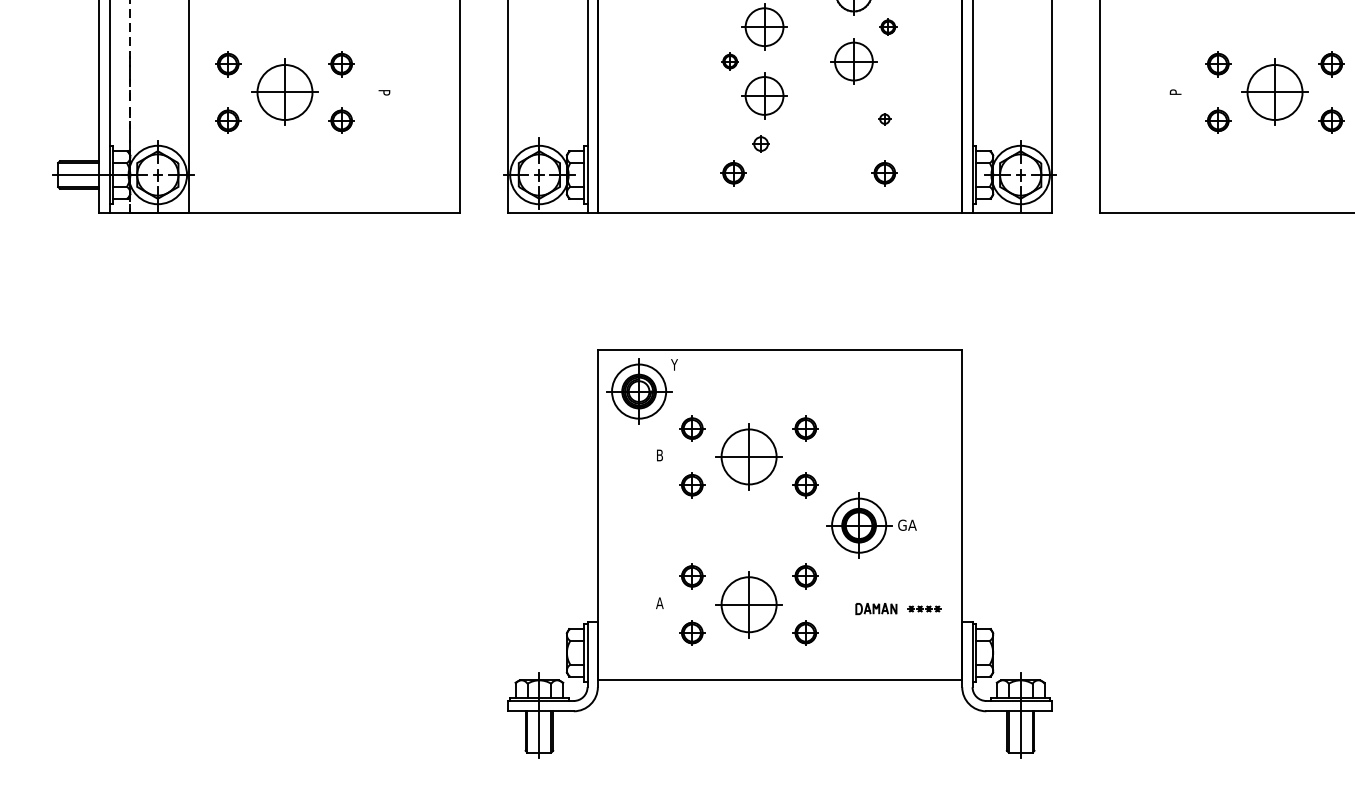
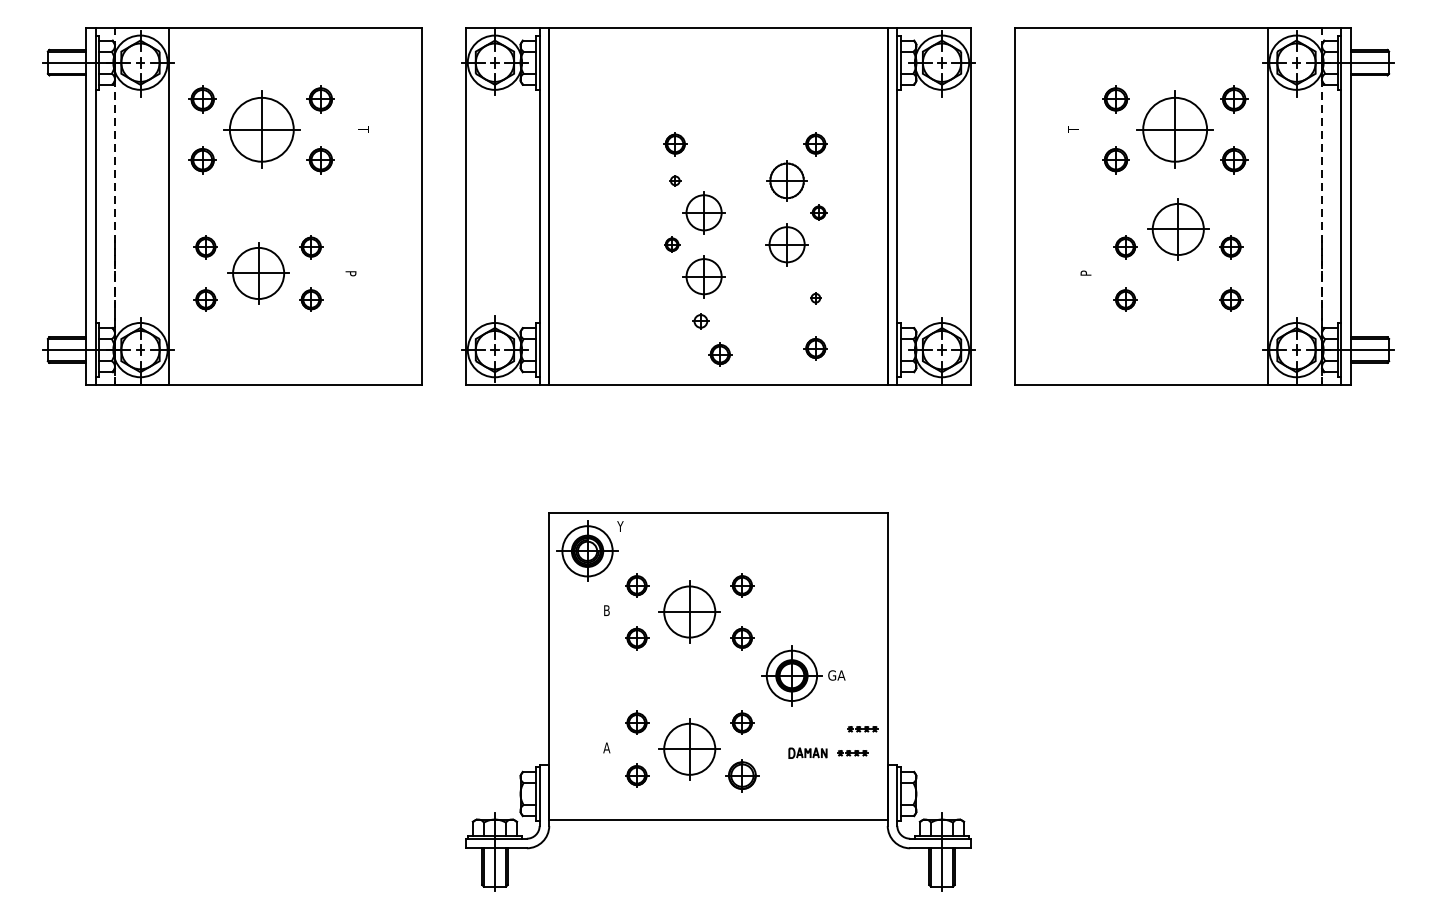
part: (1275, 92) -> (1178, 229), moved
part: (733, 173) -> (720, 354), moved
part: (935, 583) -> (862, 729), added
part: (805, 632) -> (742, 775), size x1.4

